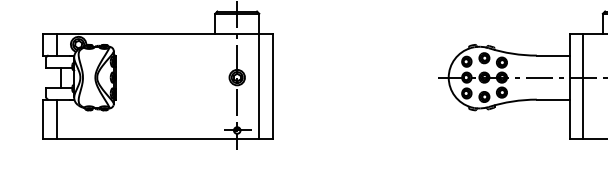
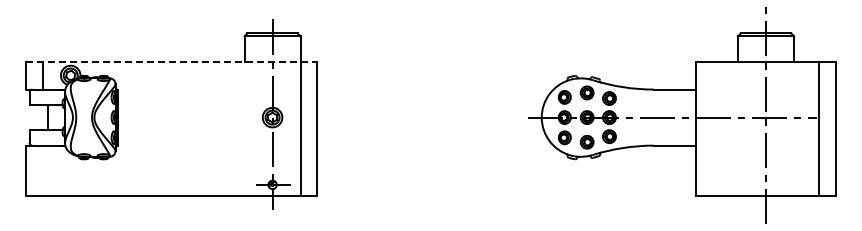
line: (157, 33) -> (171, 61), solid -> dashed
line: (582, 86) -> (712, 128), removed
line: (56, 119) -> (42, 170), removed

